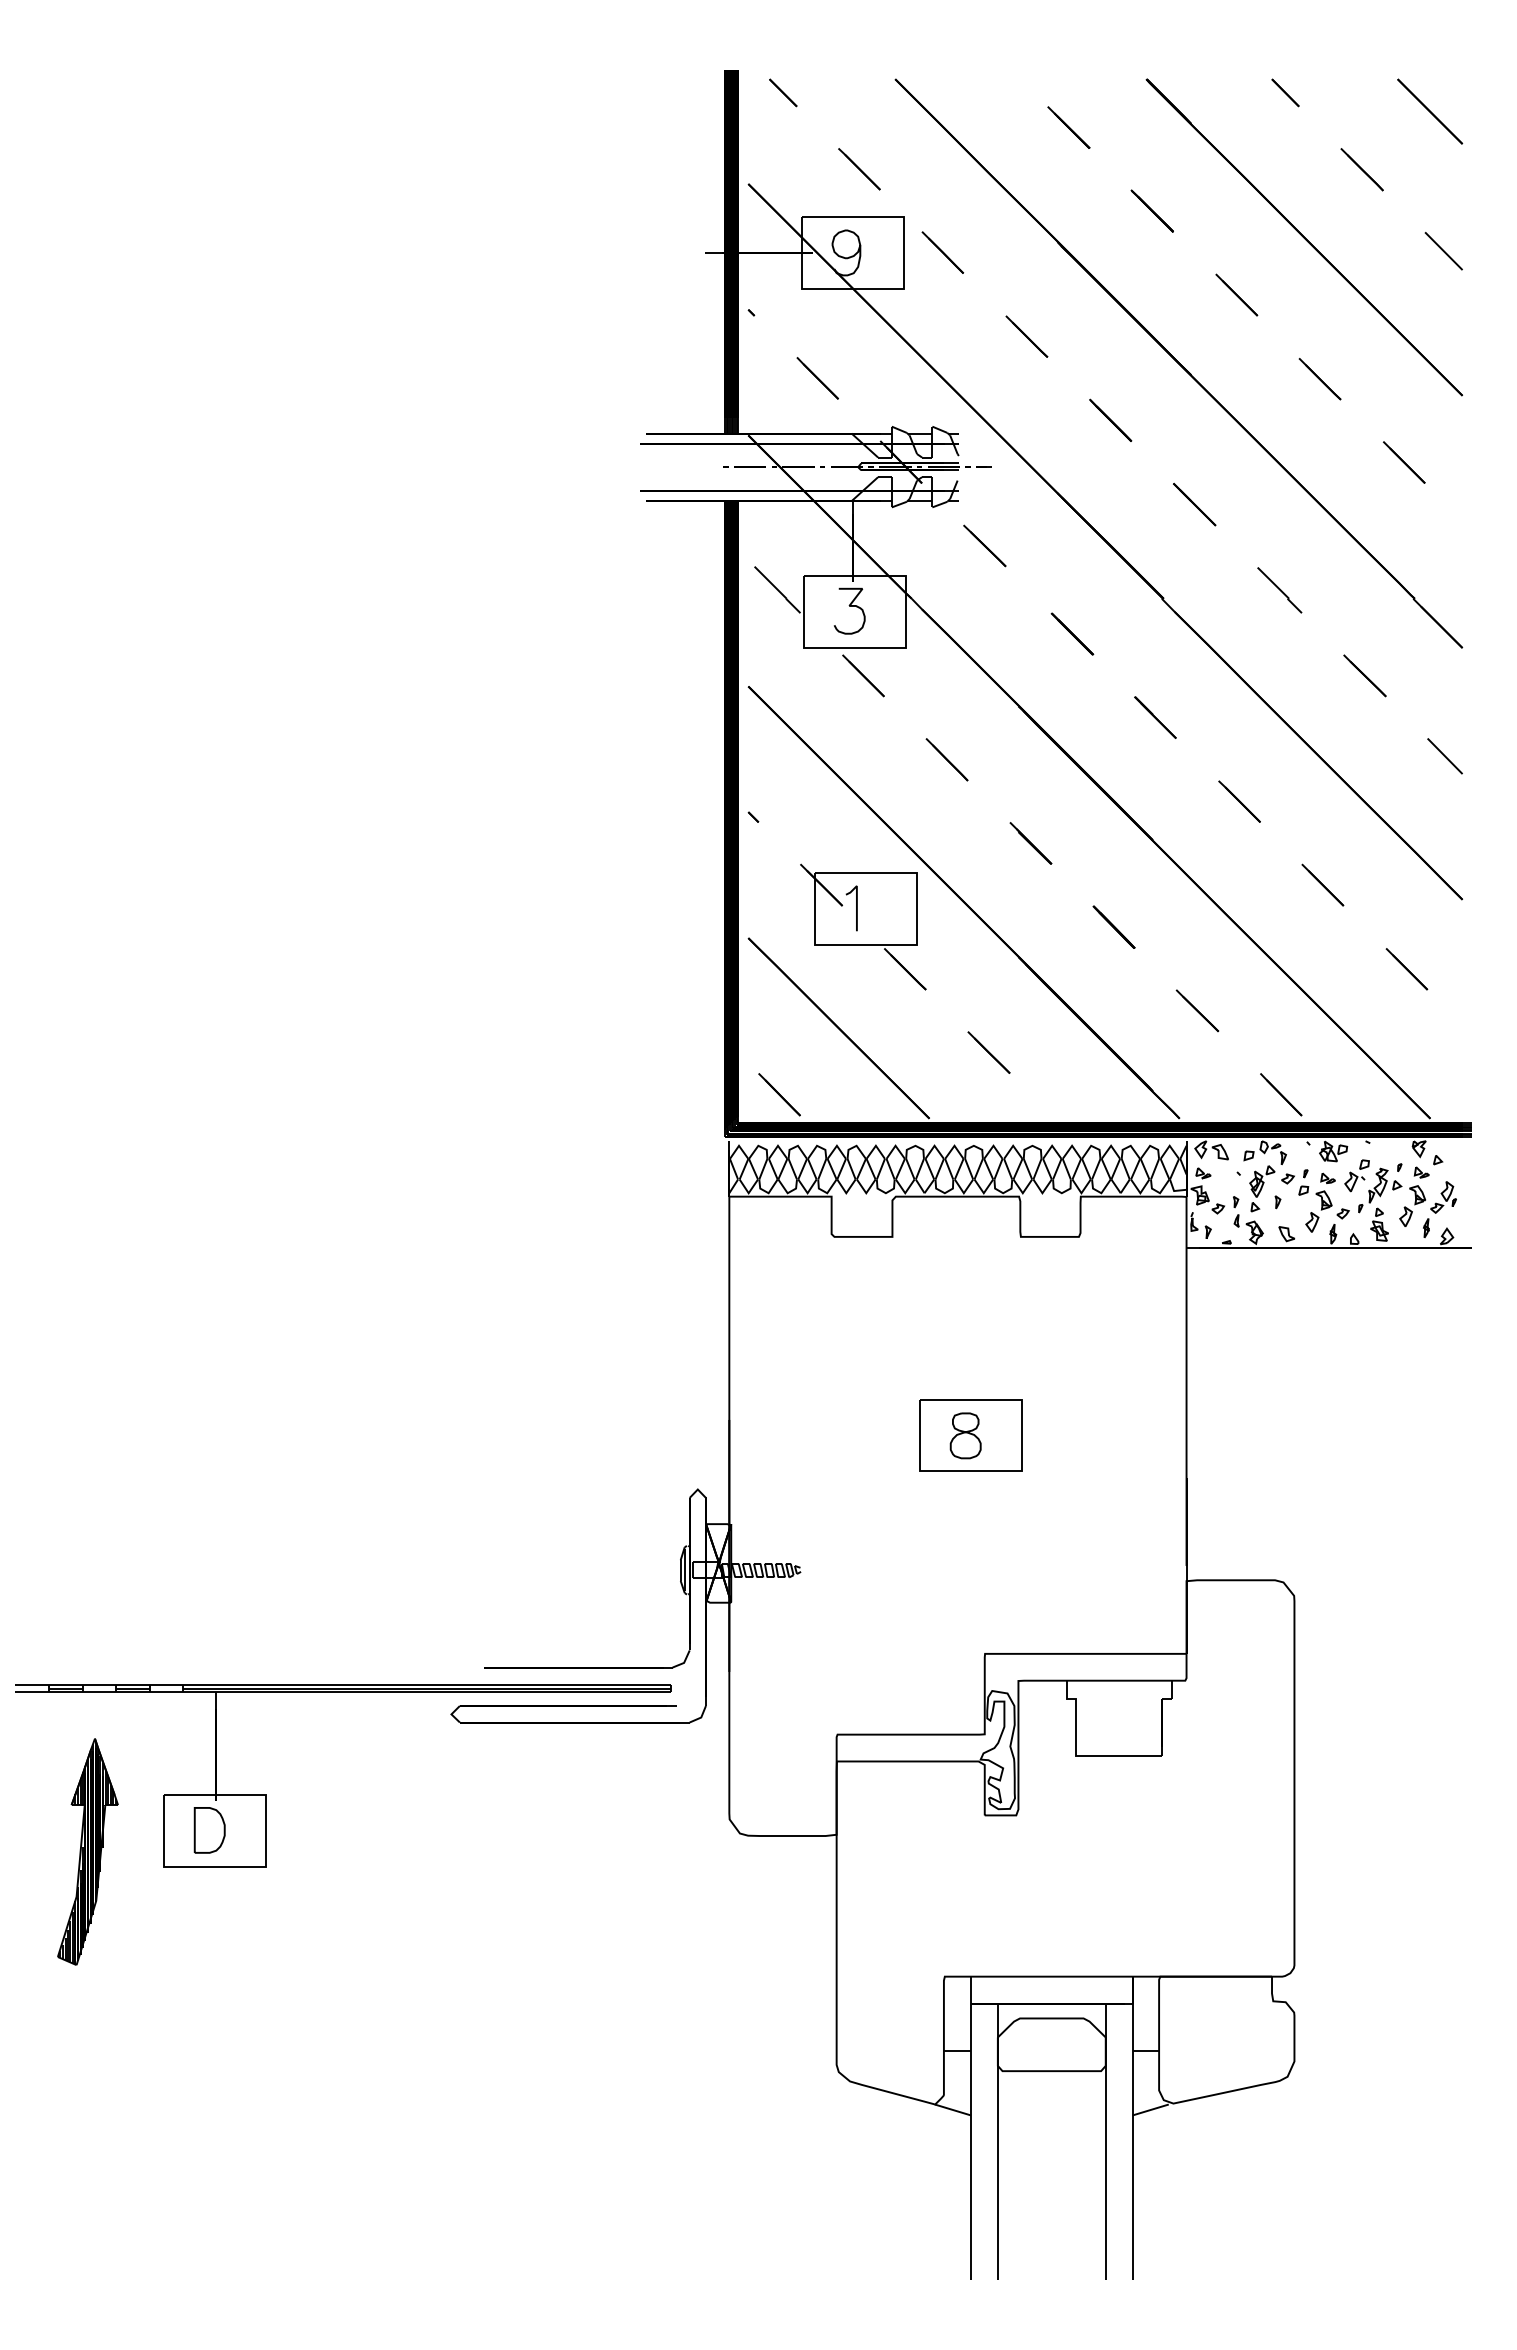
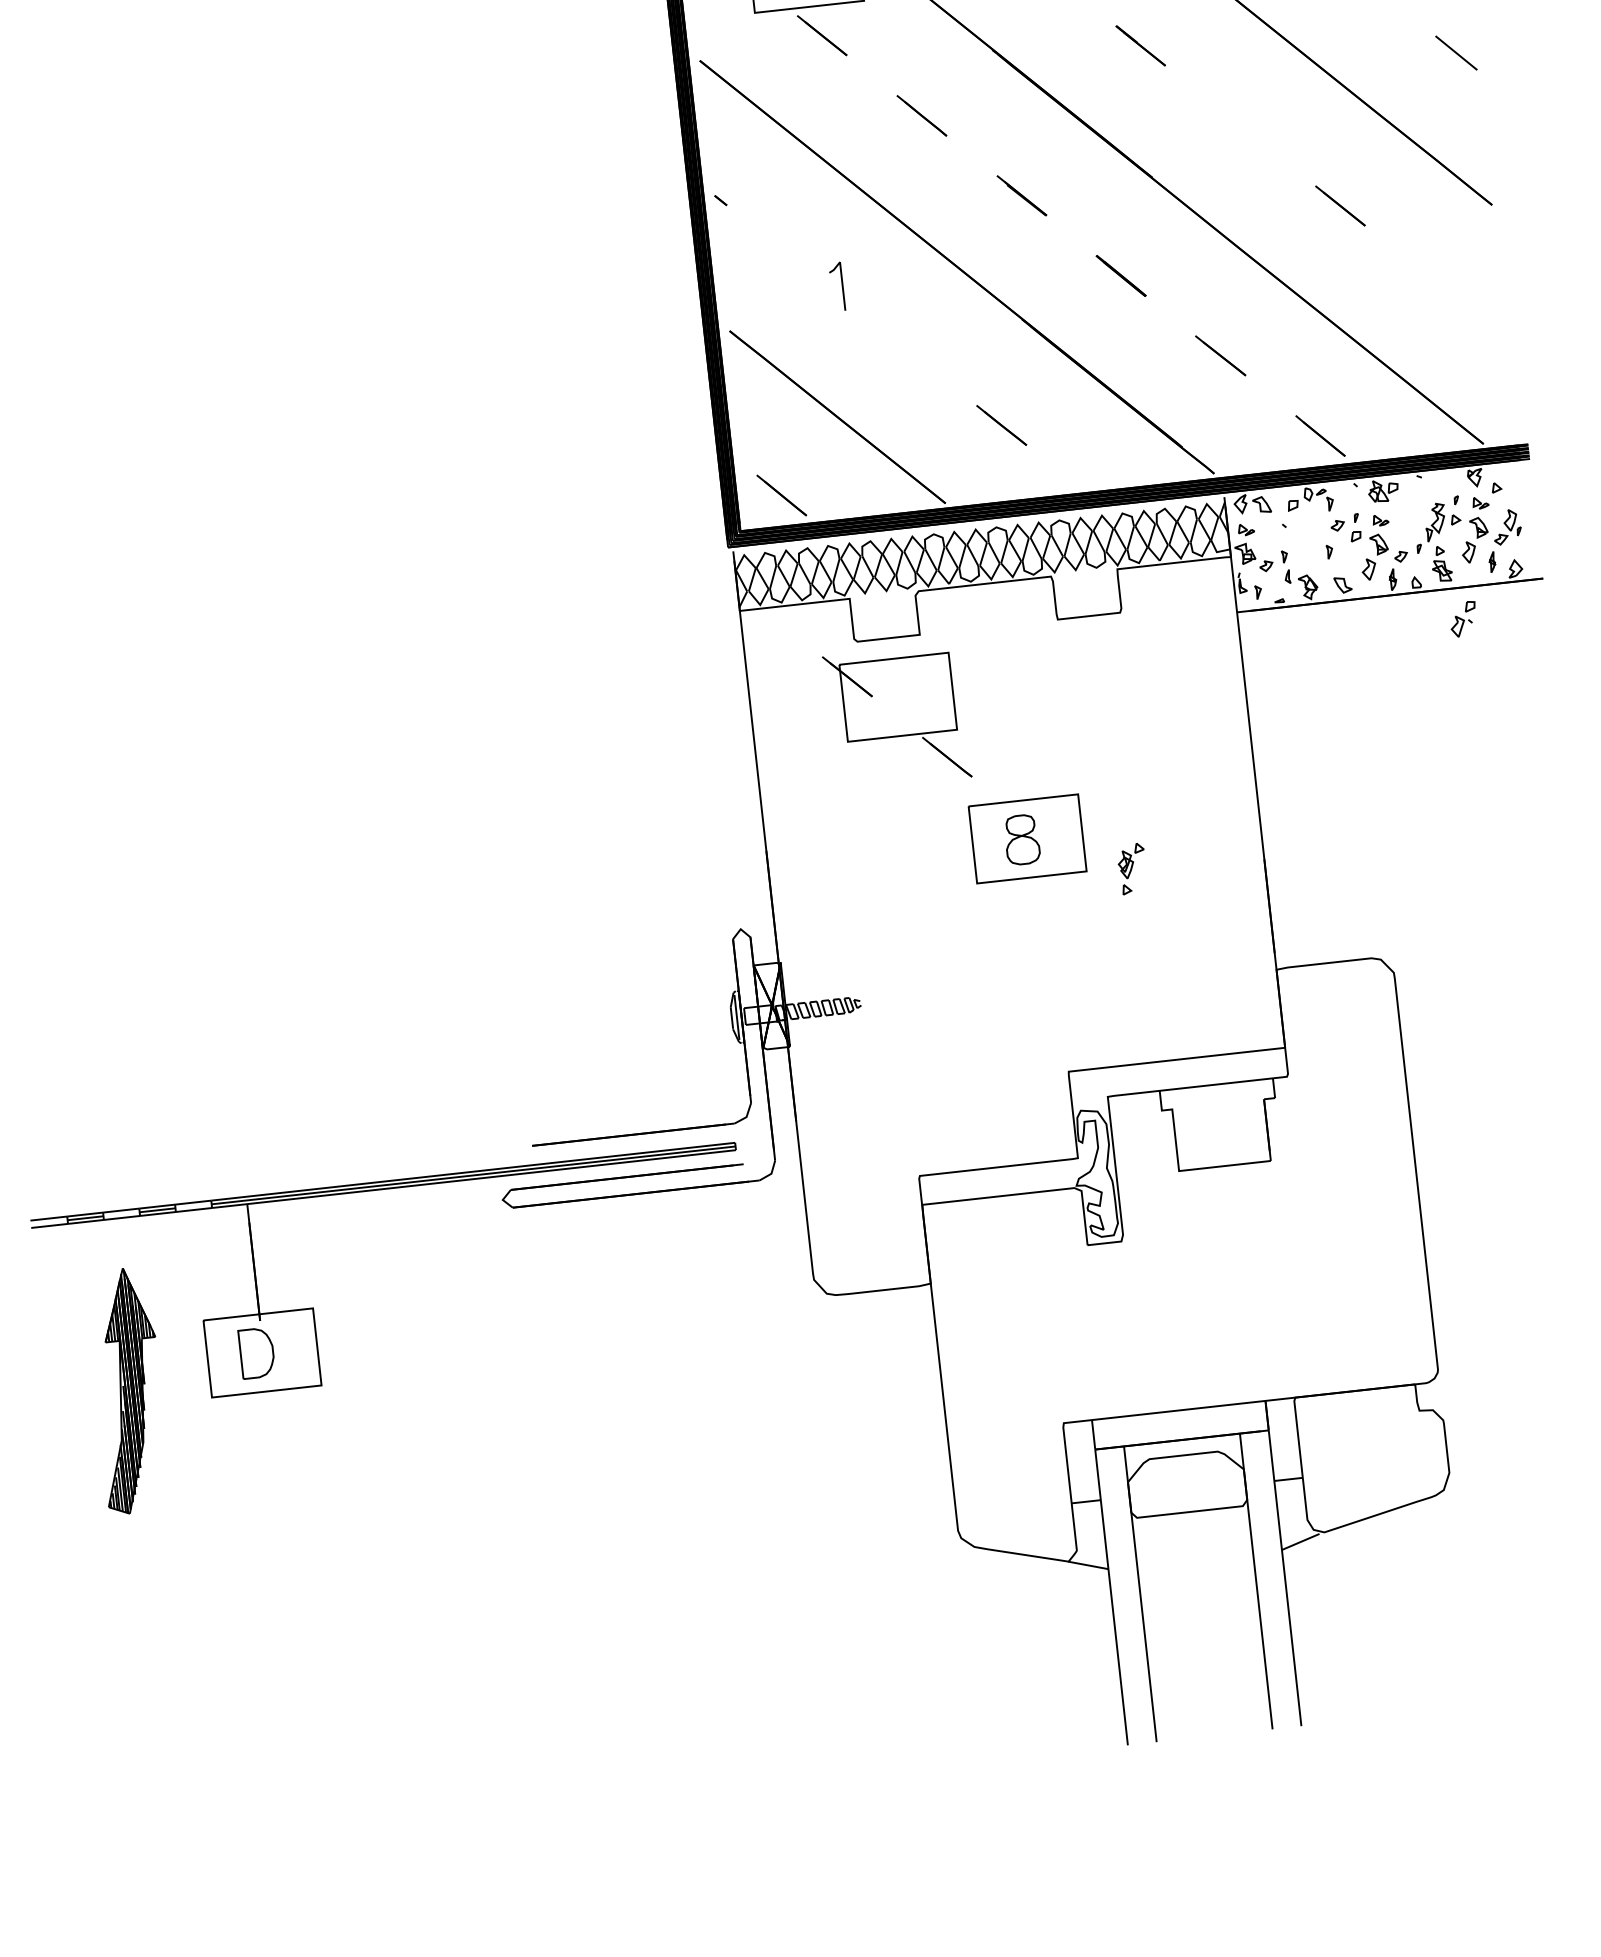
line: (1239, 801) -> (1240, 126), removed
part: (863, 926) -> (897, 716), moved
line: (1406, 969) -> (1440, 286), removed
part: (1356, 1175) -> (1462, 619), moved
part: (1262, 1188) -> (1132, 868), moved

